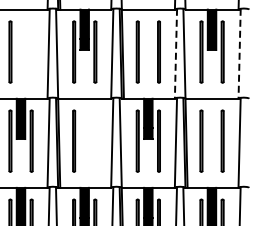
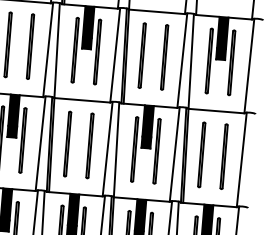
line: (31, 51) -> (30, 46), added
line: (175, 53) -> (181, 60), dashed -> solid
line: (239, 53) -> (249, 65), dashed -> solid
line: (95, 140) -> (90, 145), added

